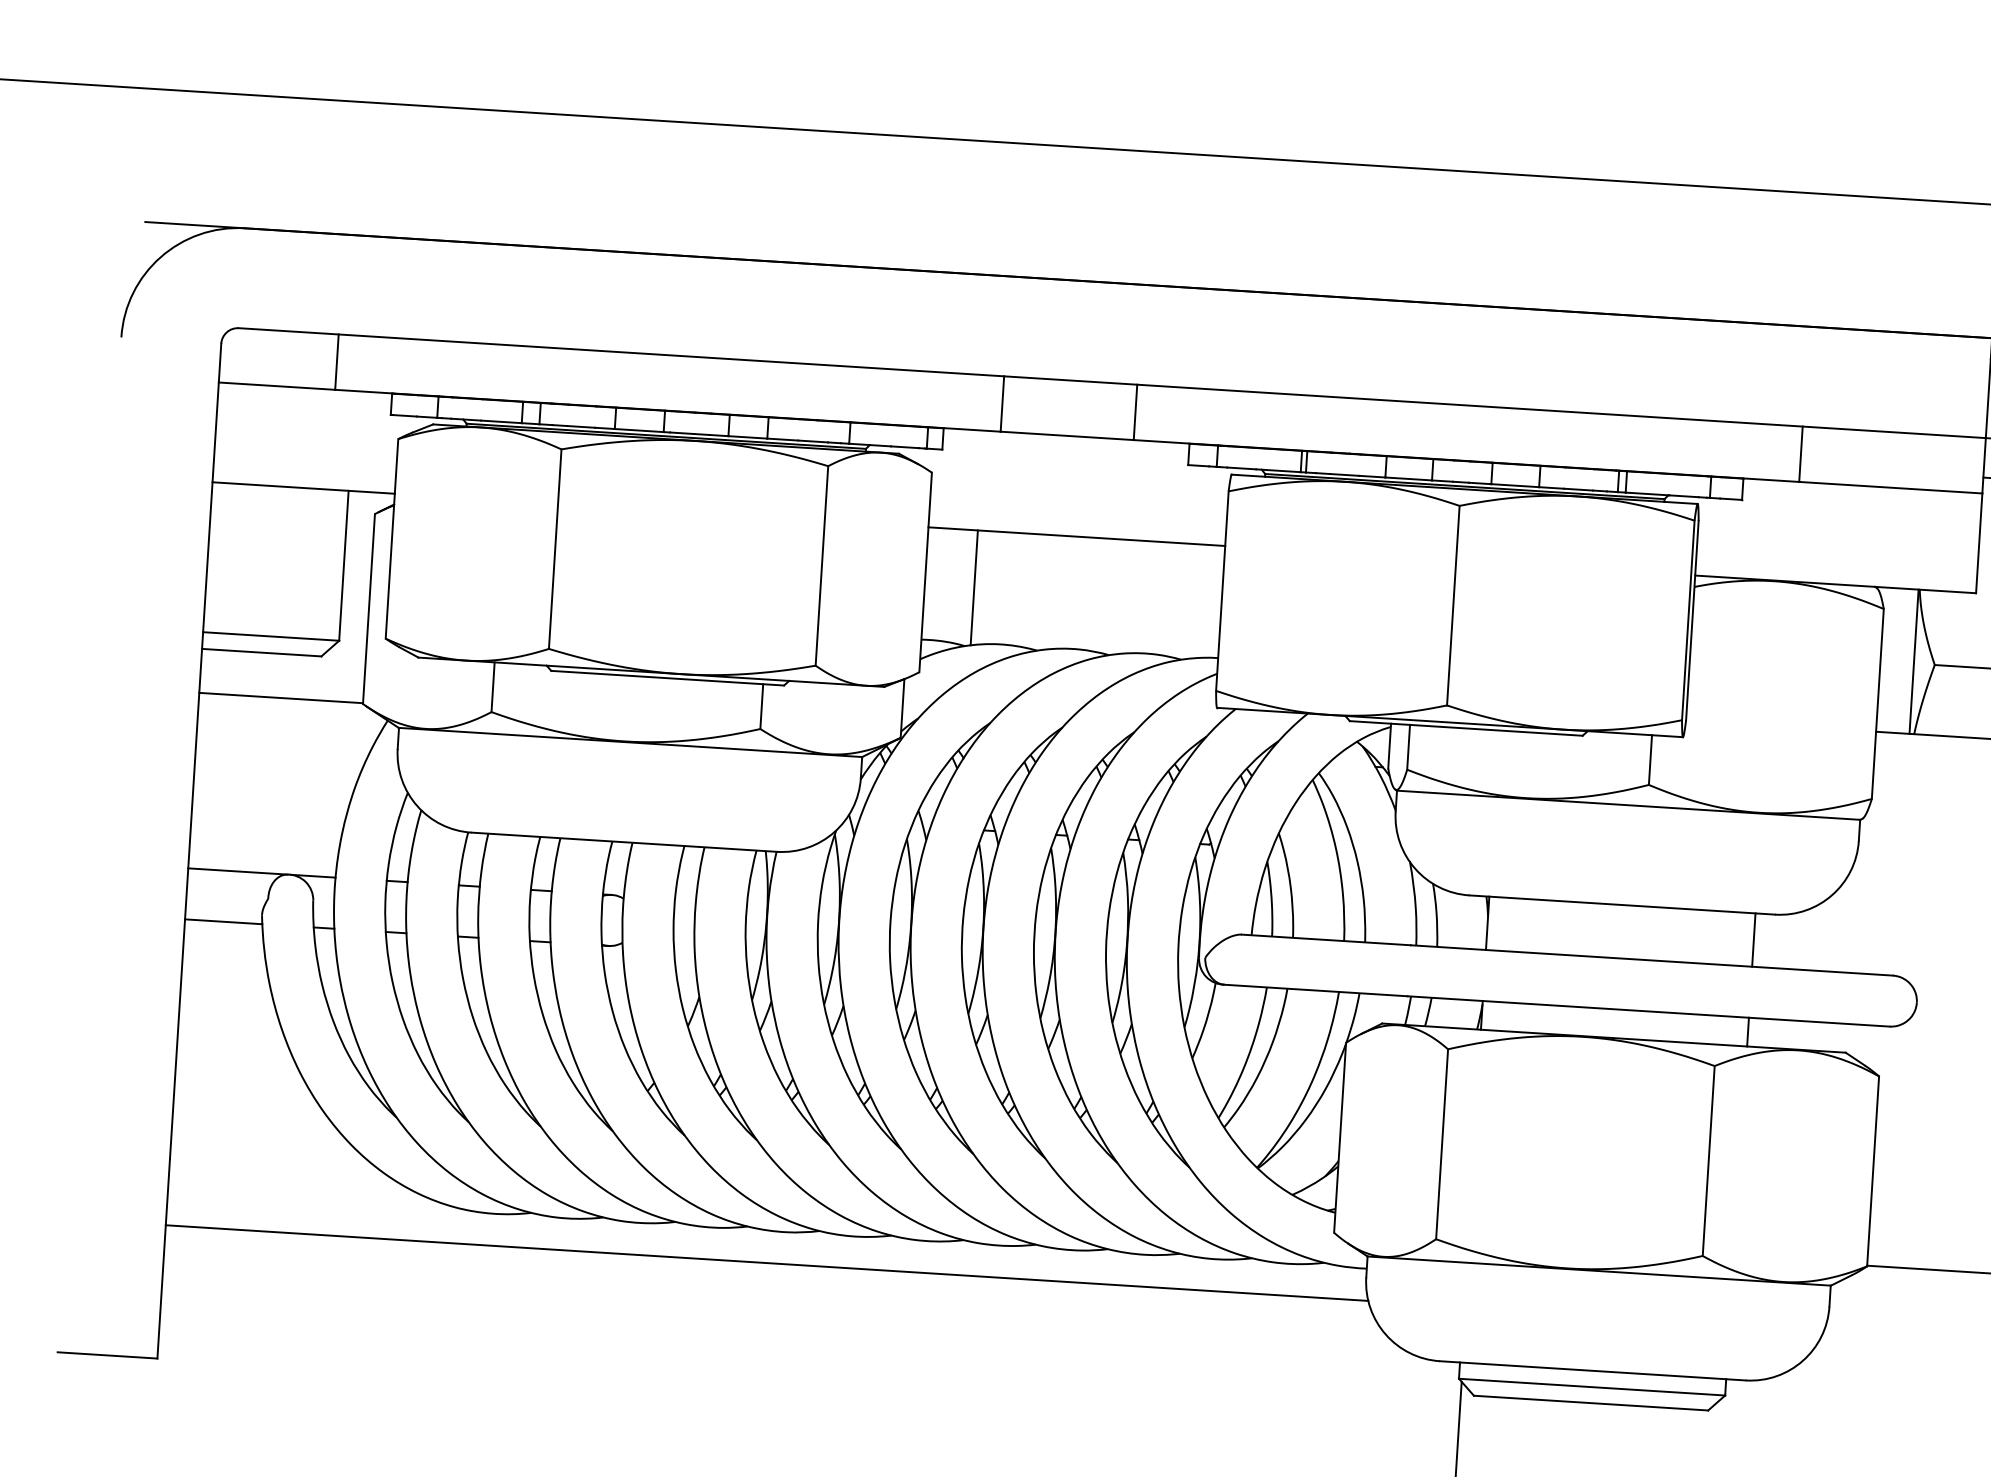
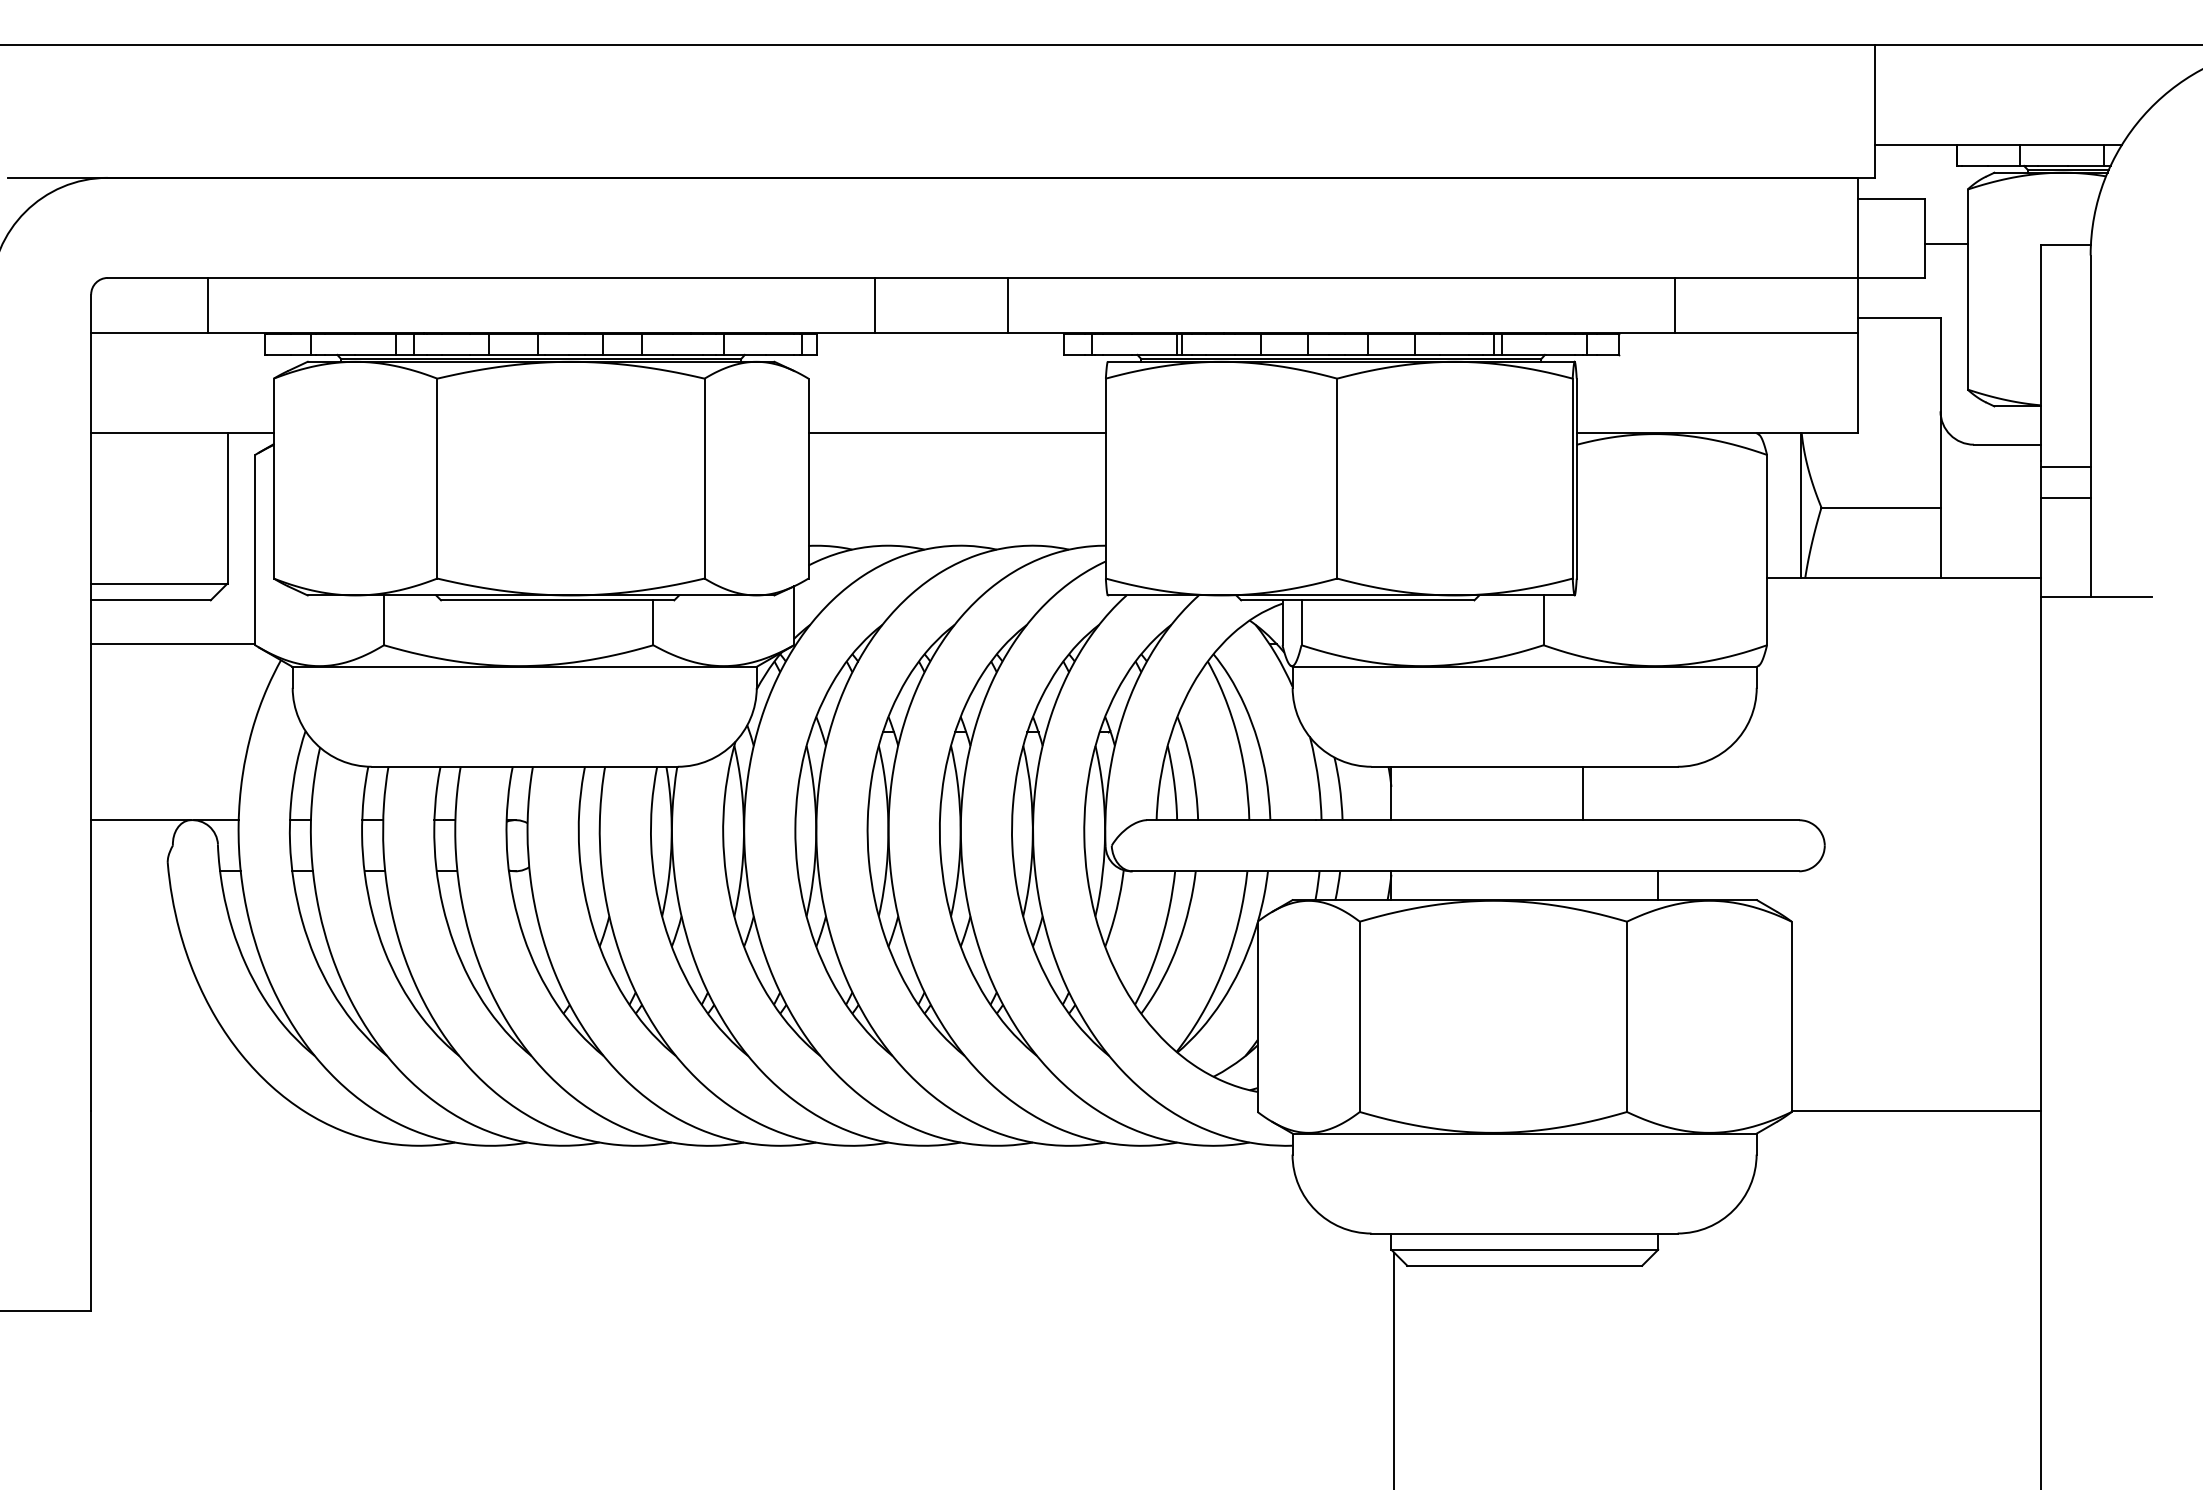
line: (974, 587) -> (858, 490), removed
line: (223, 921) -> (129, 871), removed
line: (1754, 940) -> (1583, 793), moved
line: (766, 1262) -> (693, 1177), removed

